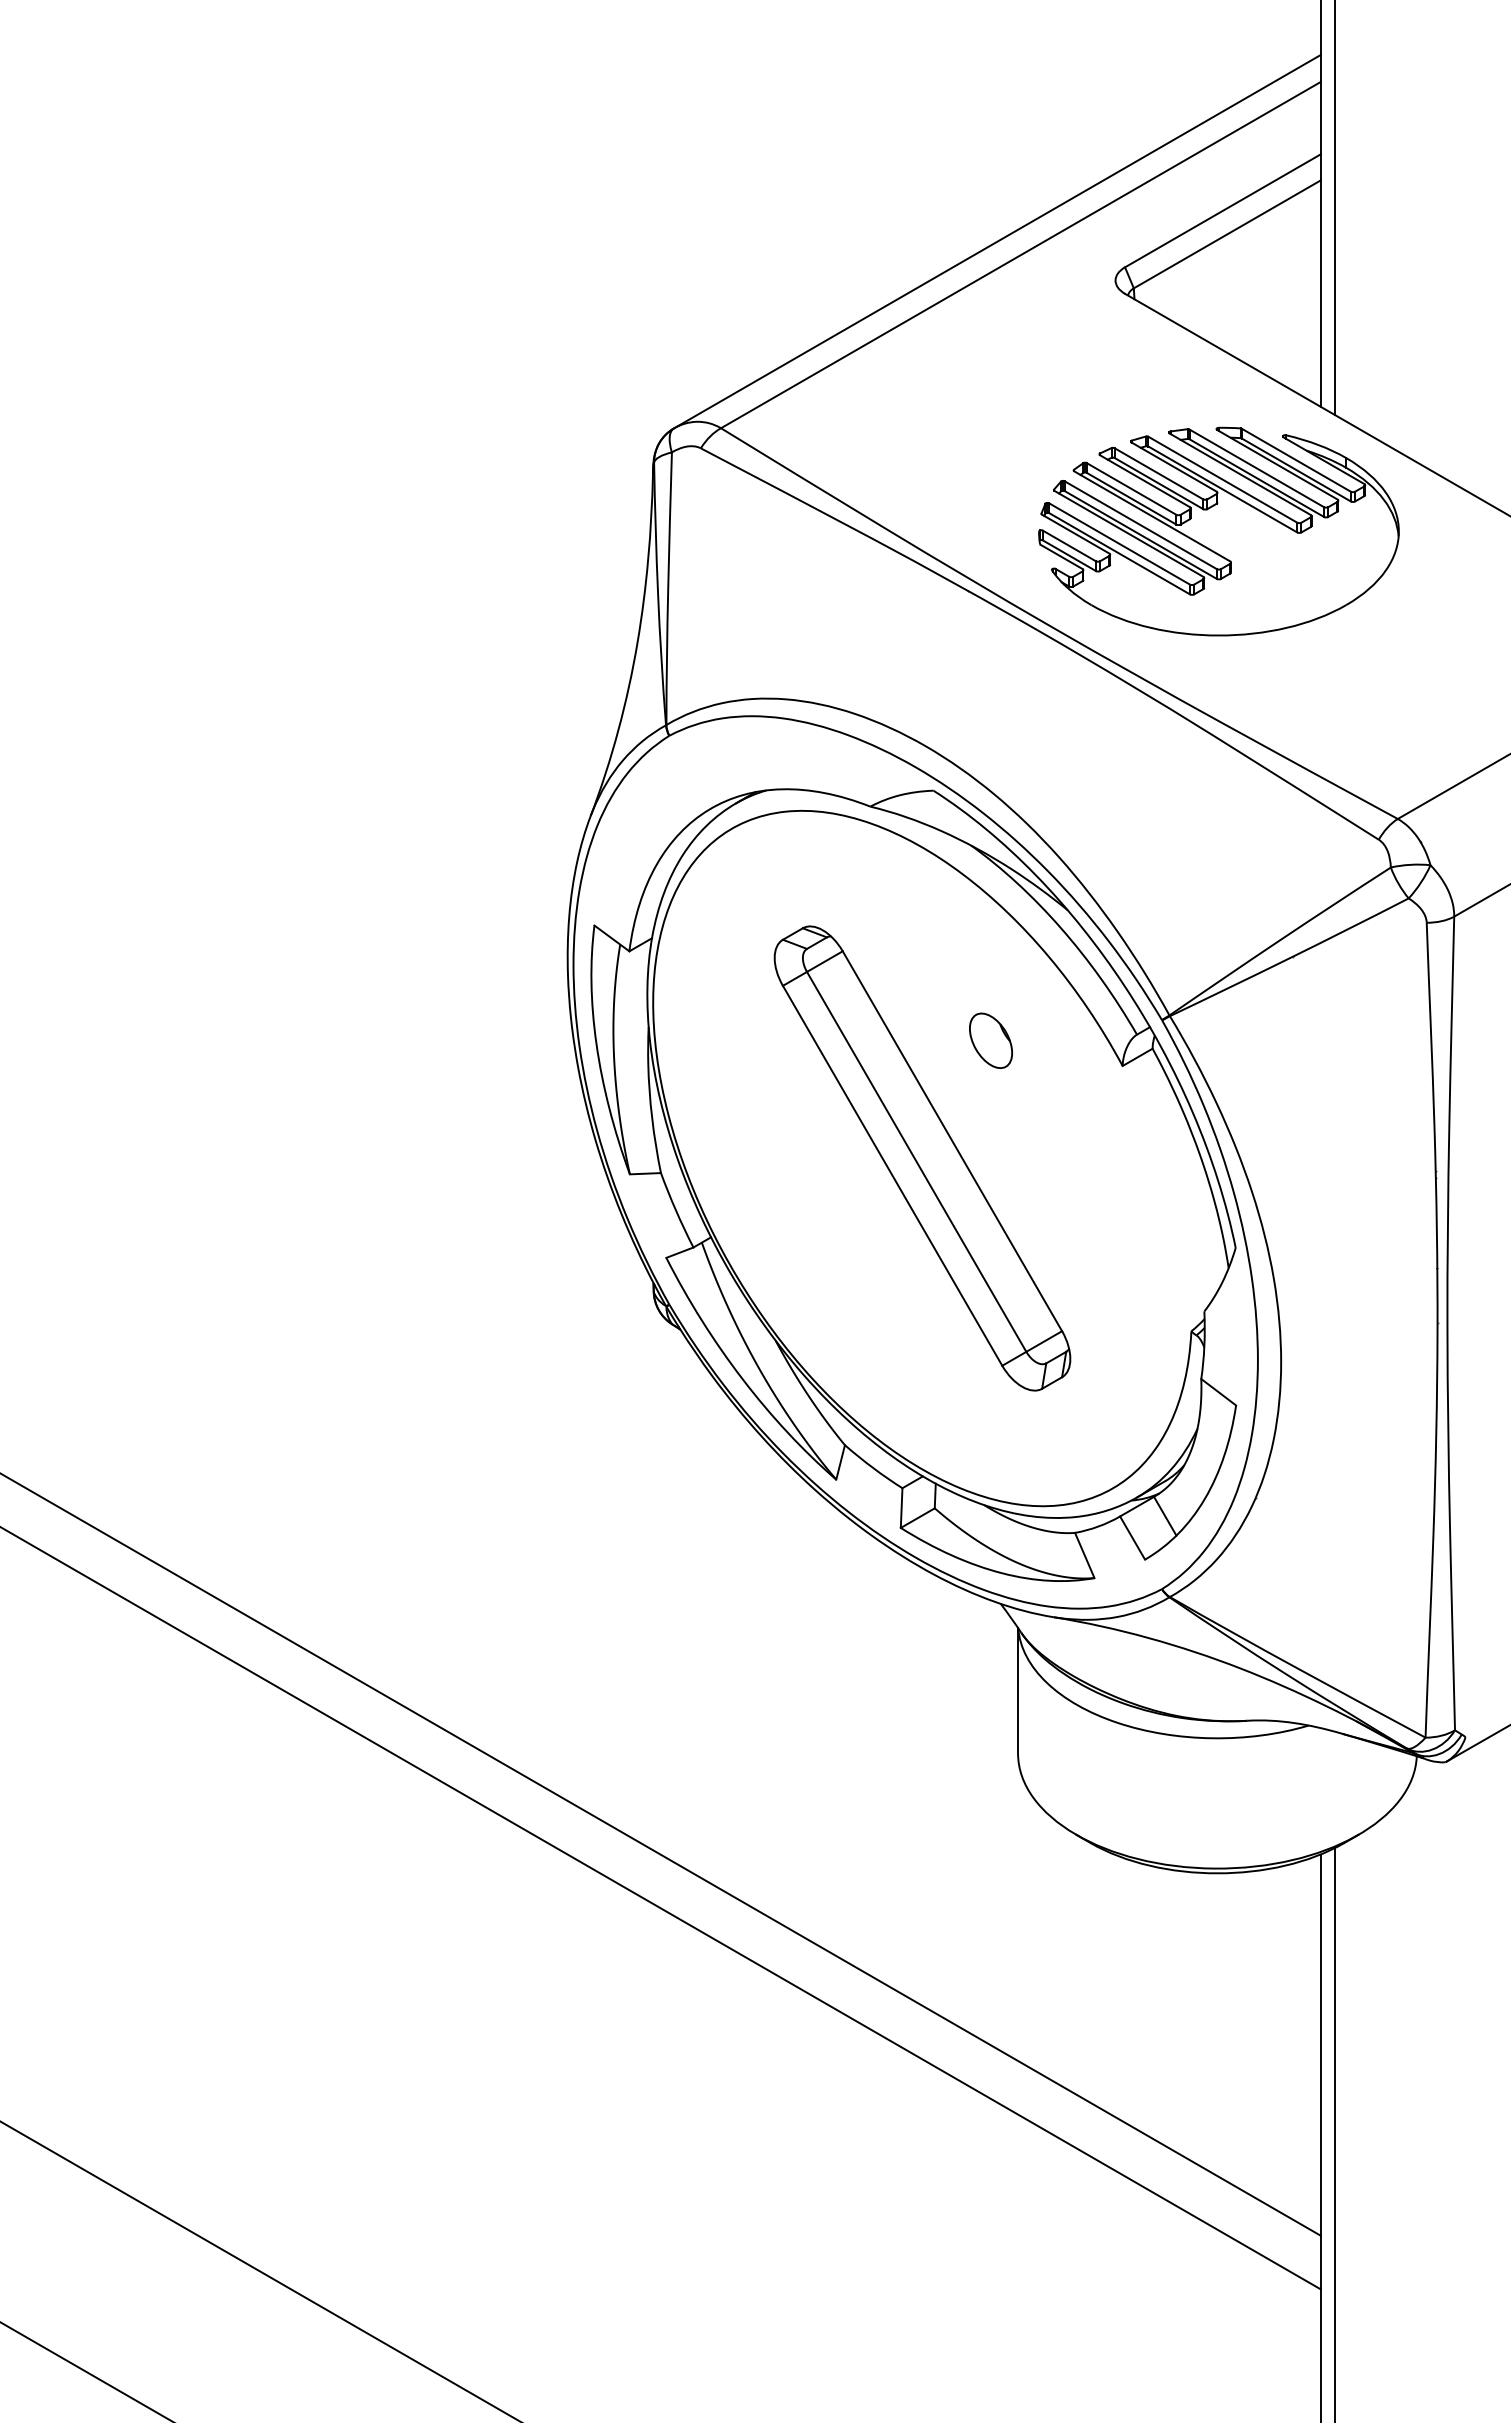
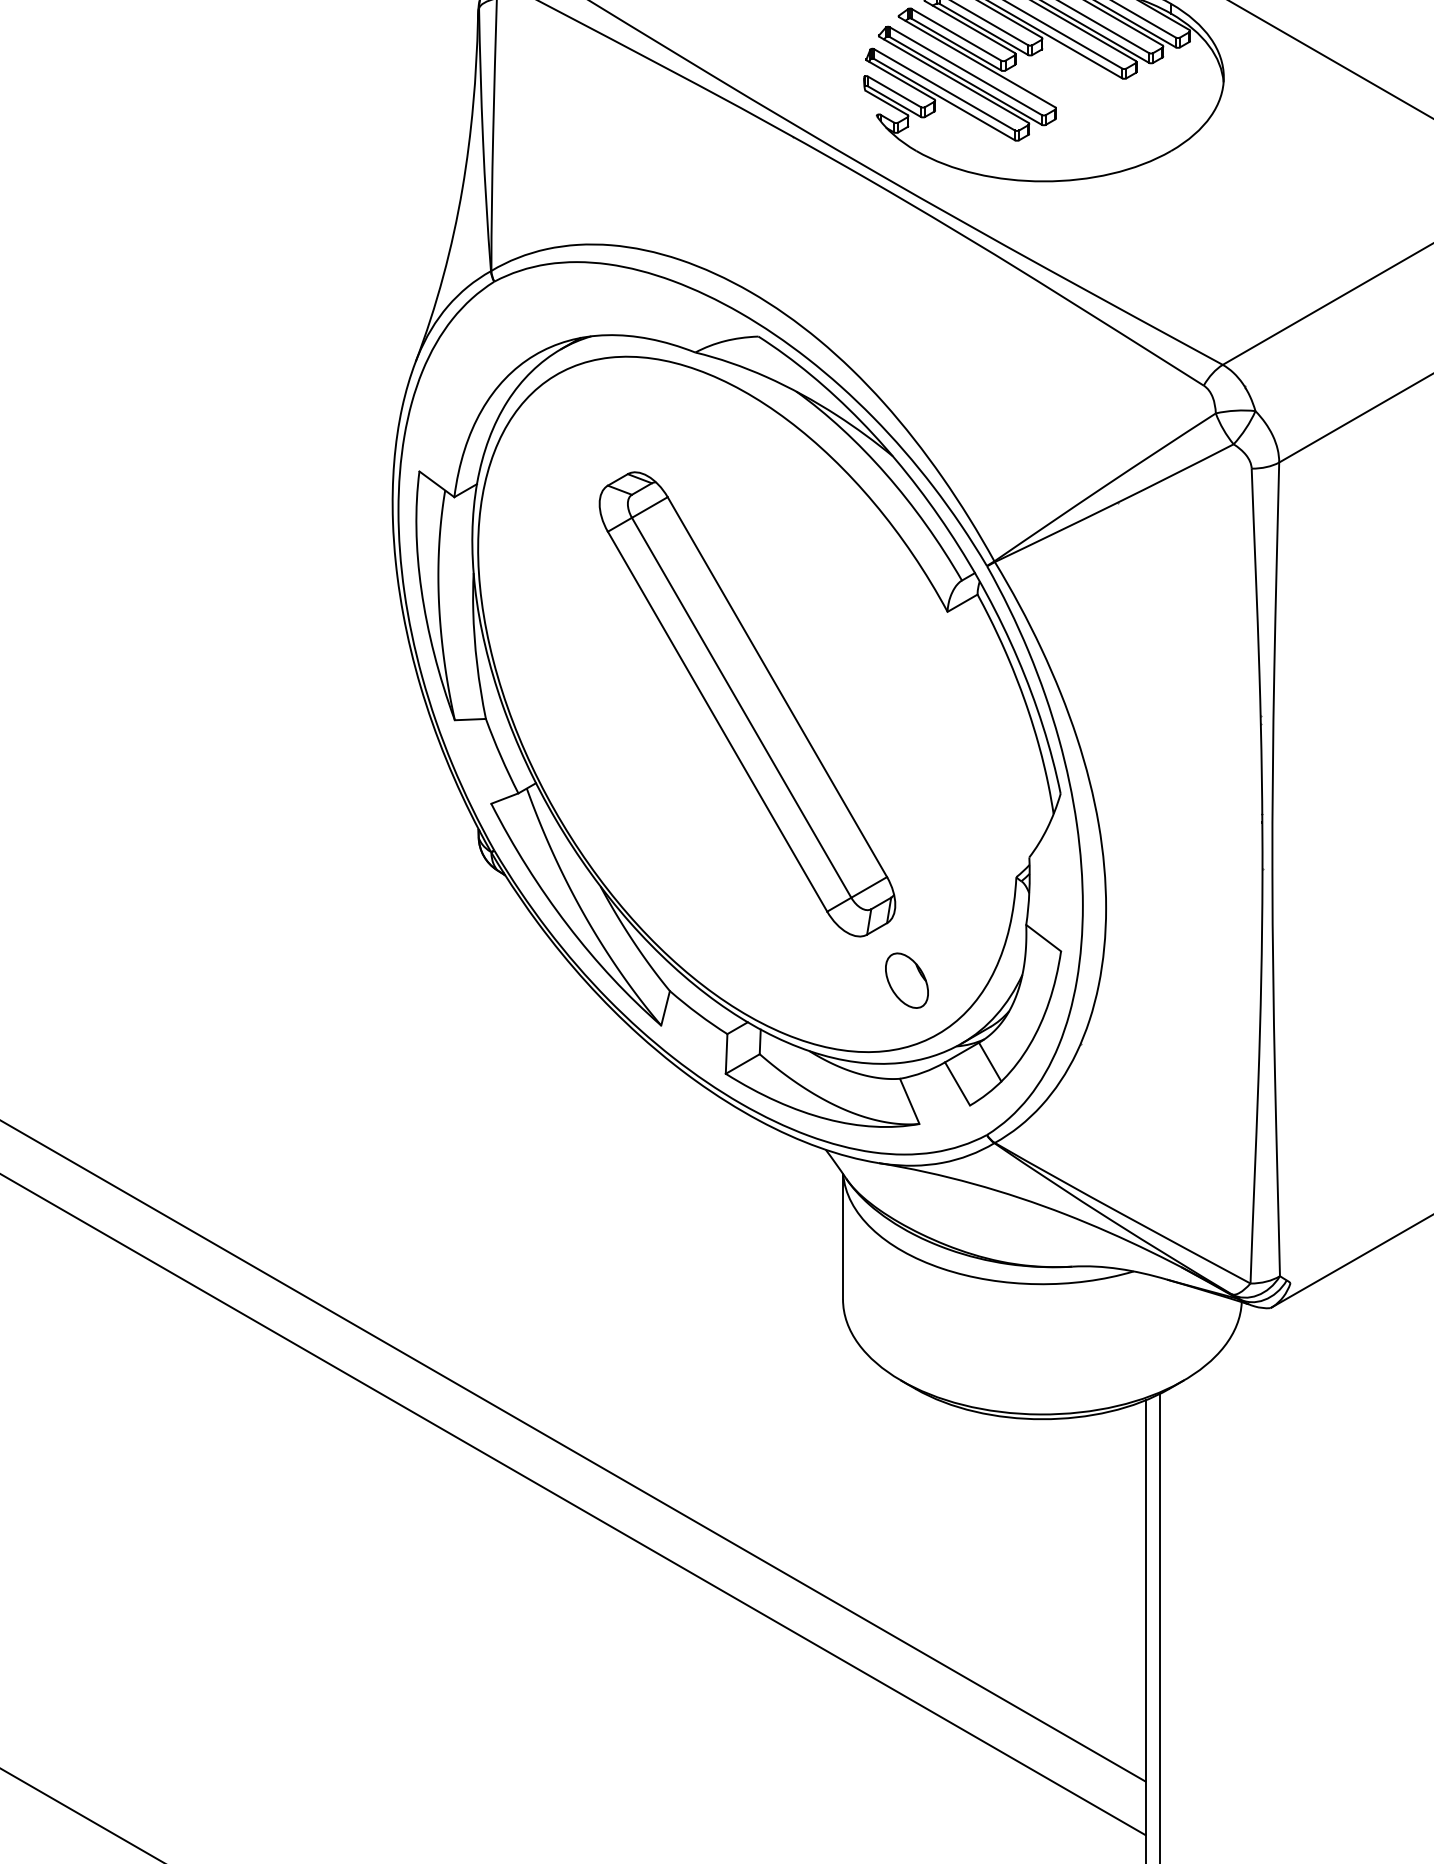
part: (990, 1040) -> (906, 980), moved

